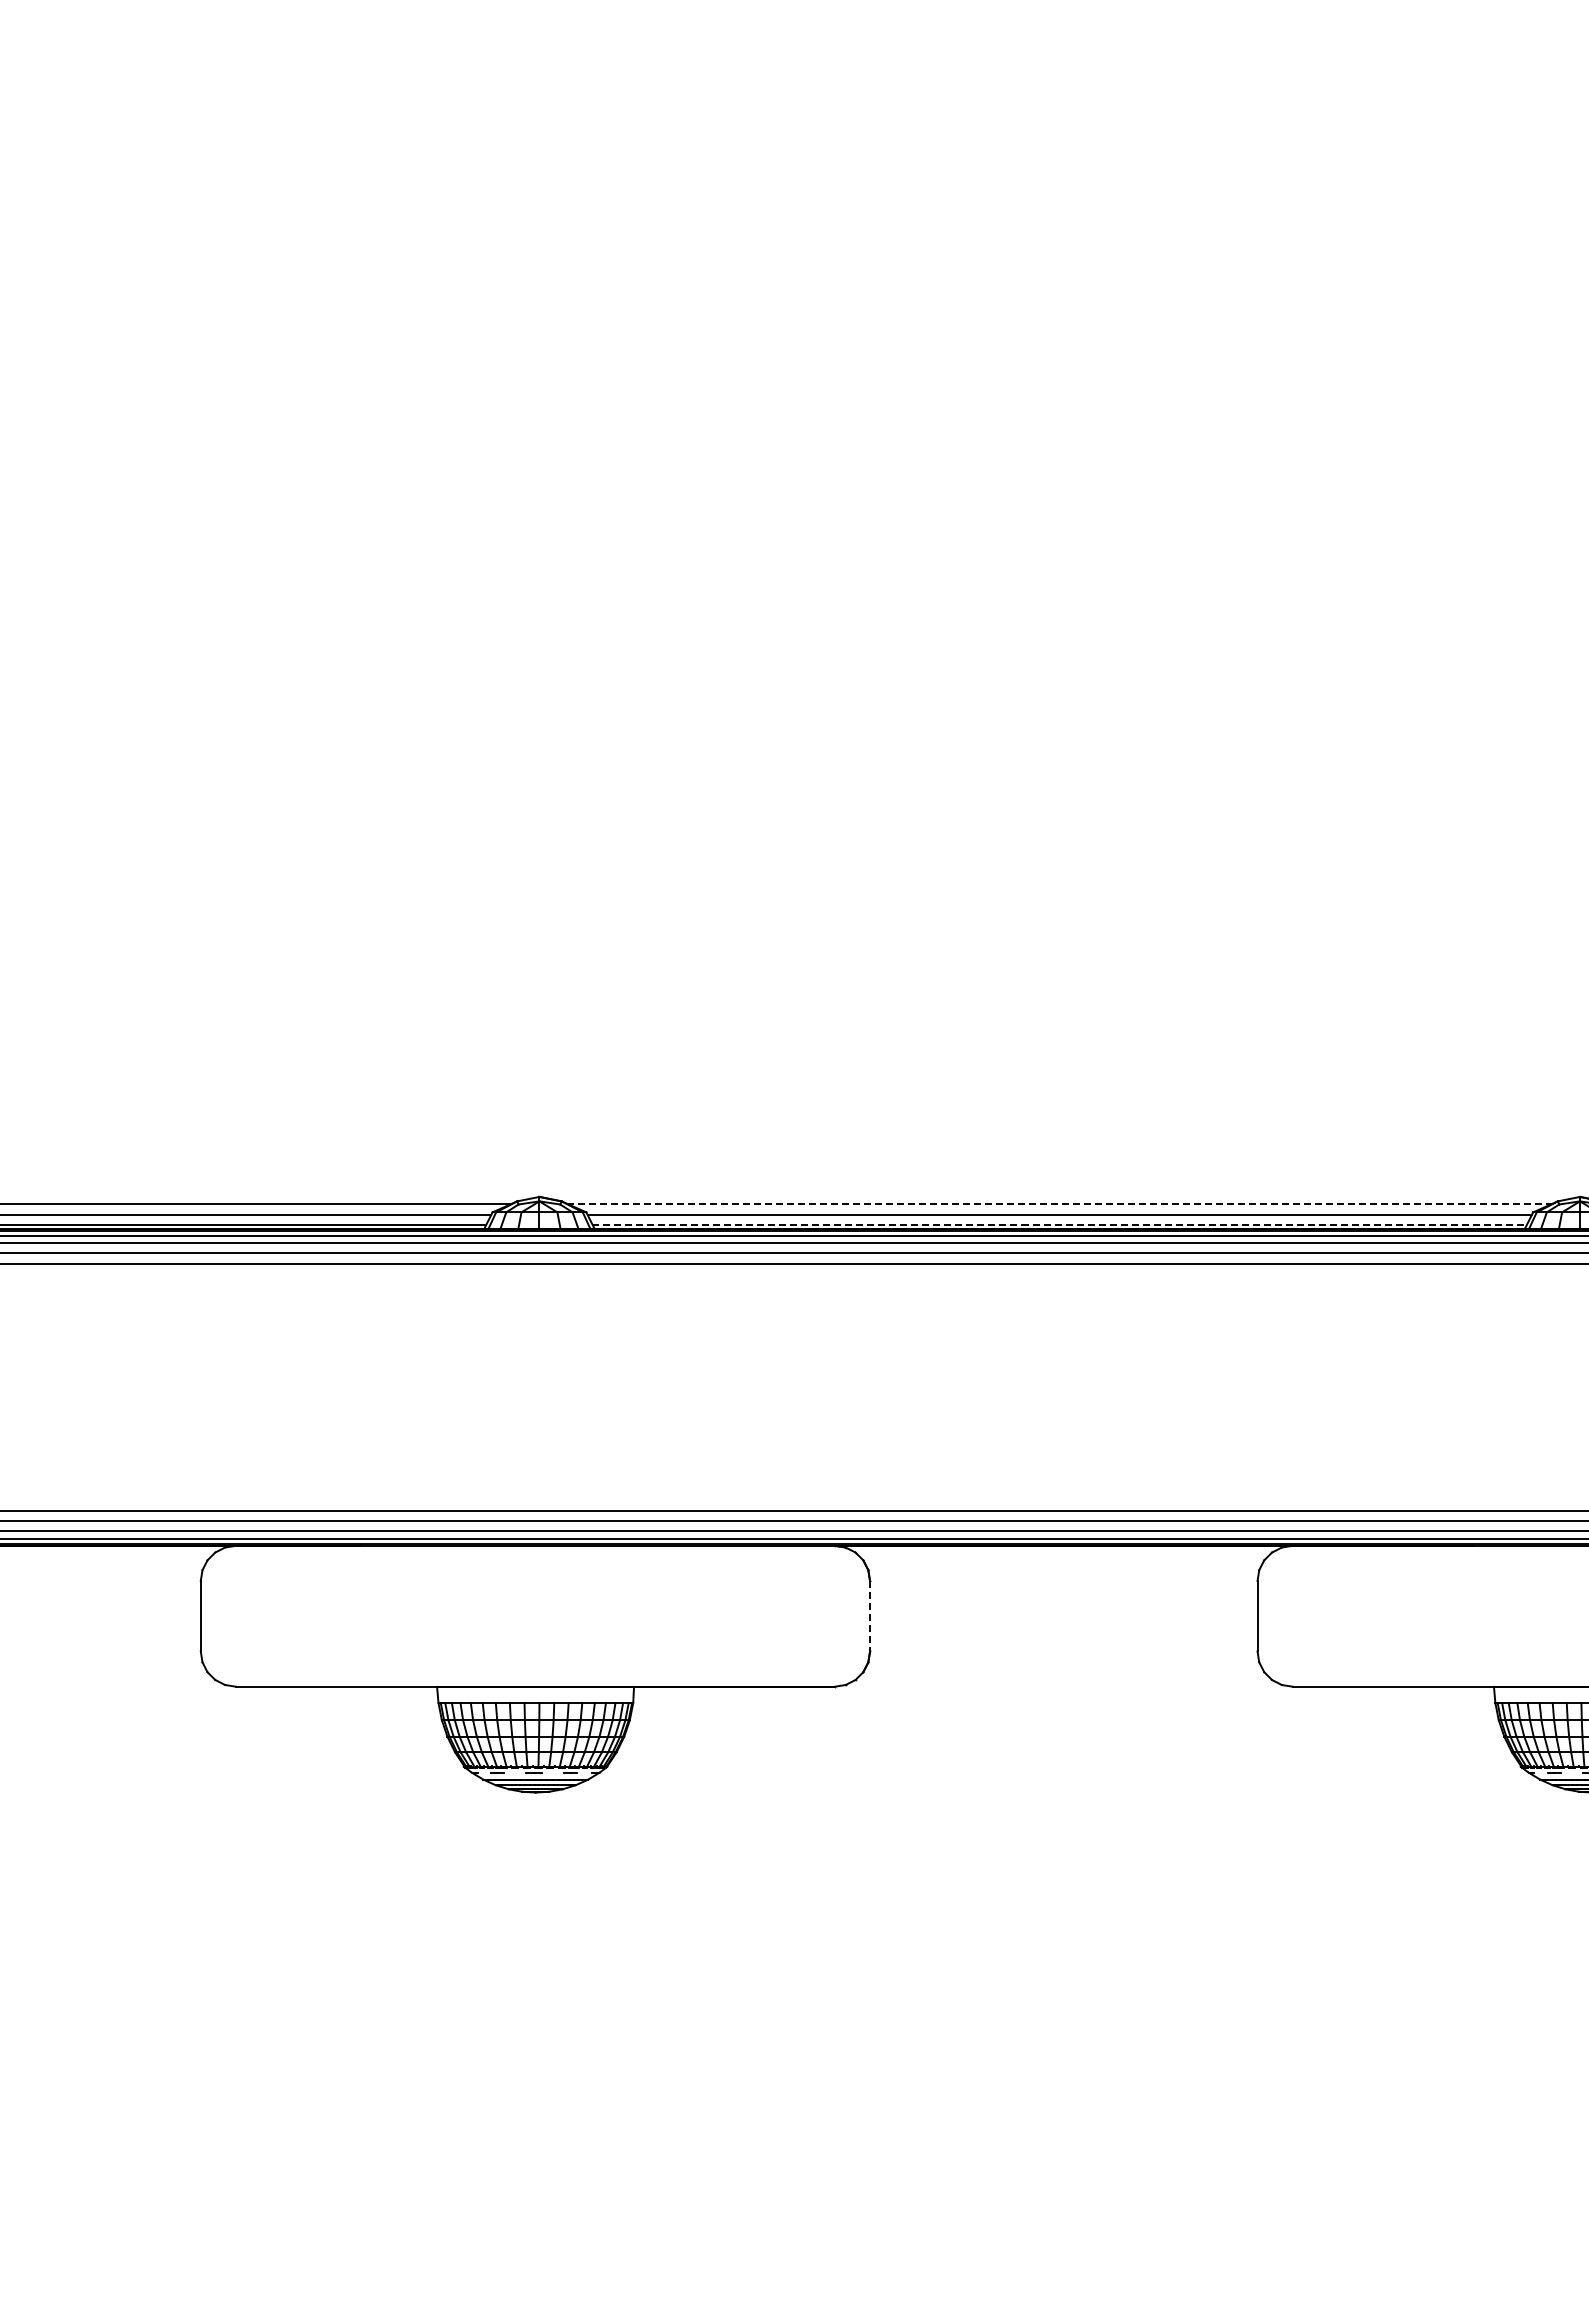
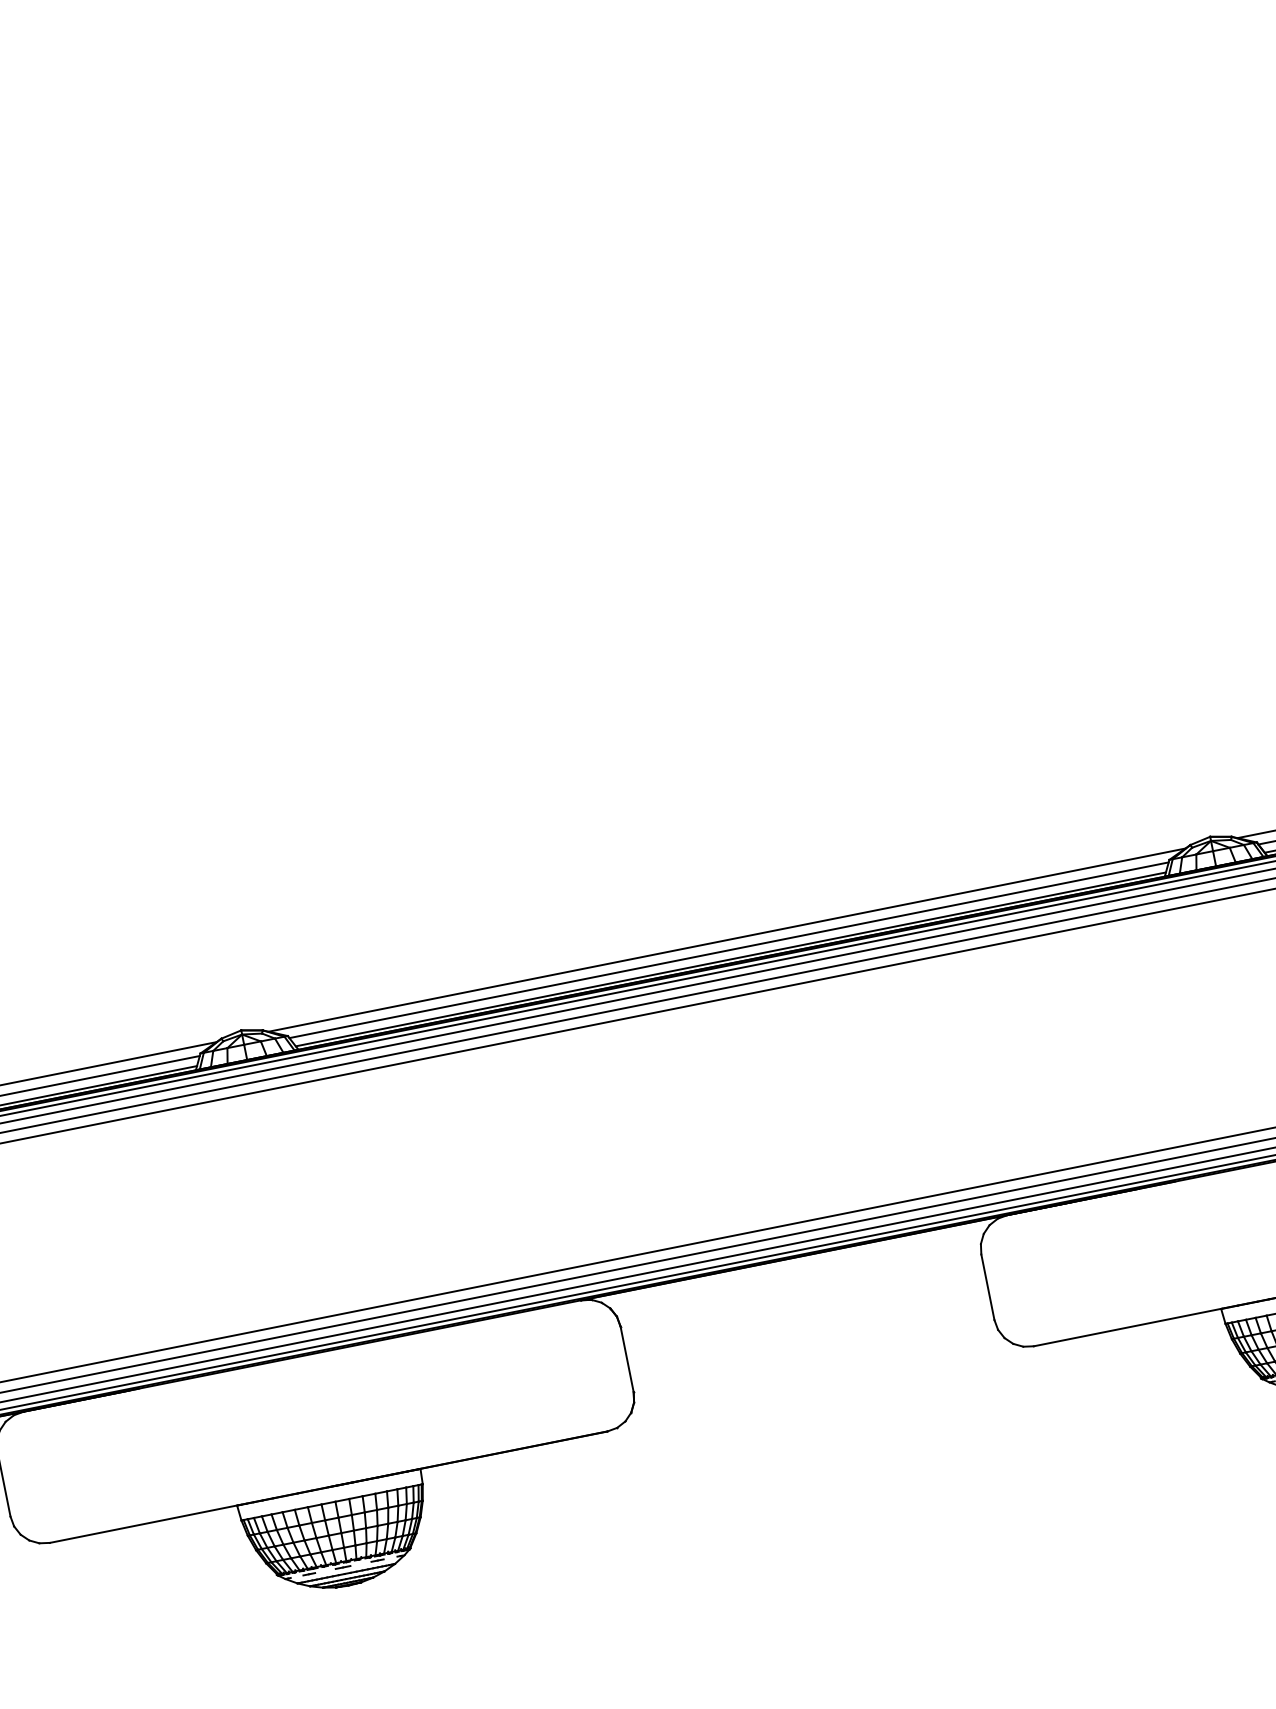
line: (1060, 1203) -> (727, 939), dashed -> solid
line: (1060, 1224) -> (731, 959), dashed -> solid
line: (870, 1616) -> (627, 1359), dashed -> solid

